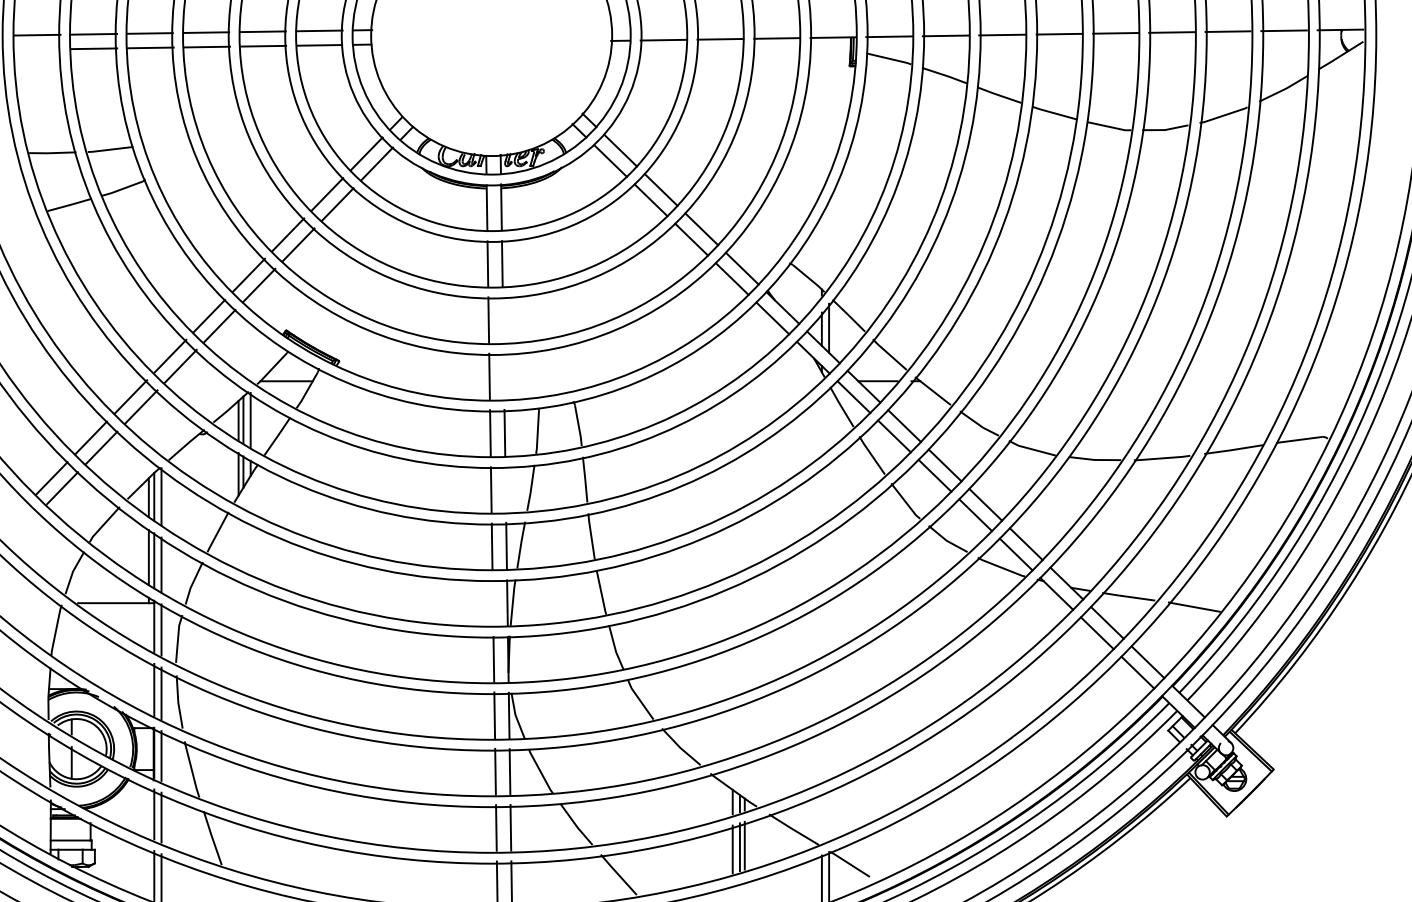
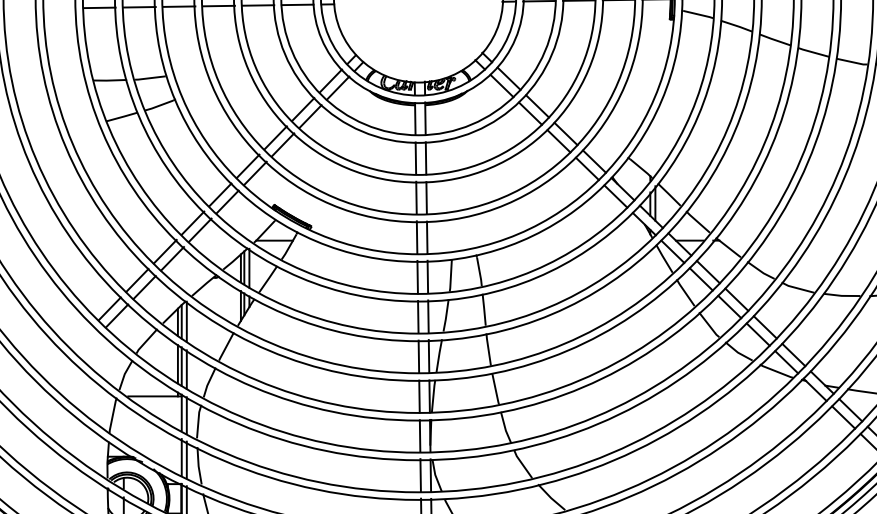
line: (37, 49) -> (99, 7), added
line: (502, 320) -> (426, 197), added
line: (503, 376) -> (426, 237), added
line: (505, 489) -> (428, 316), added
line: (492, 603) -> (419, 396), added

